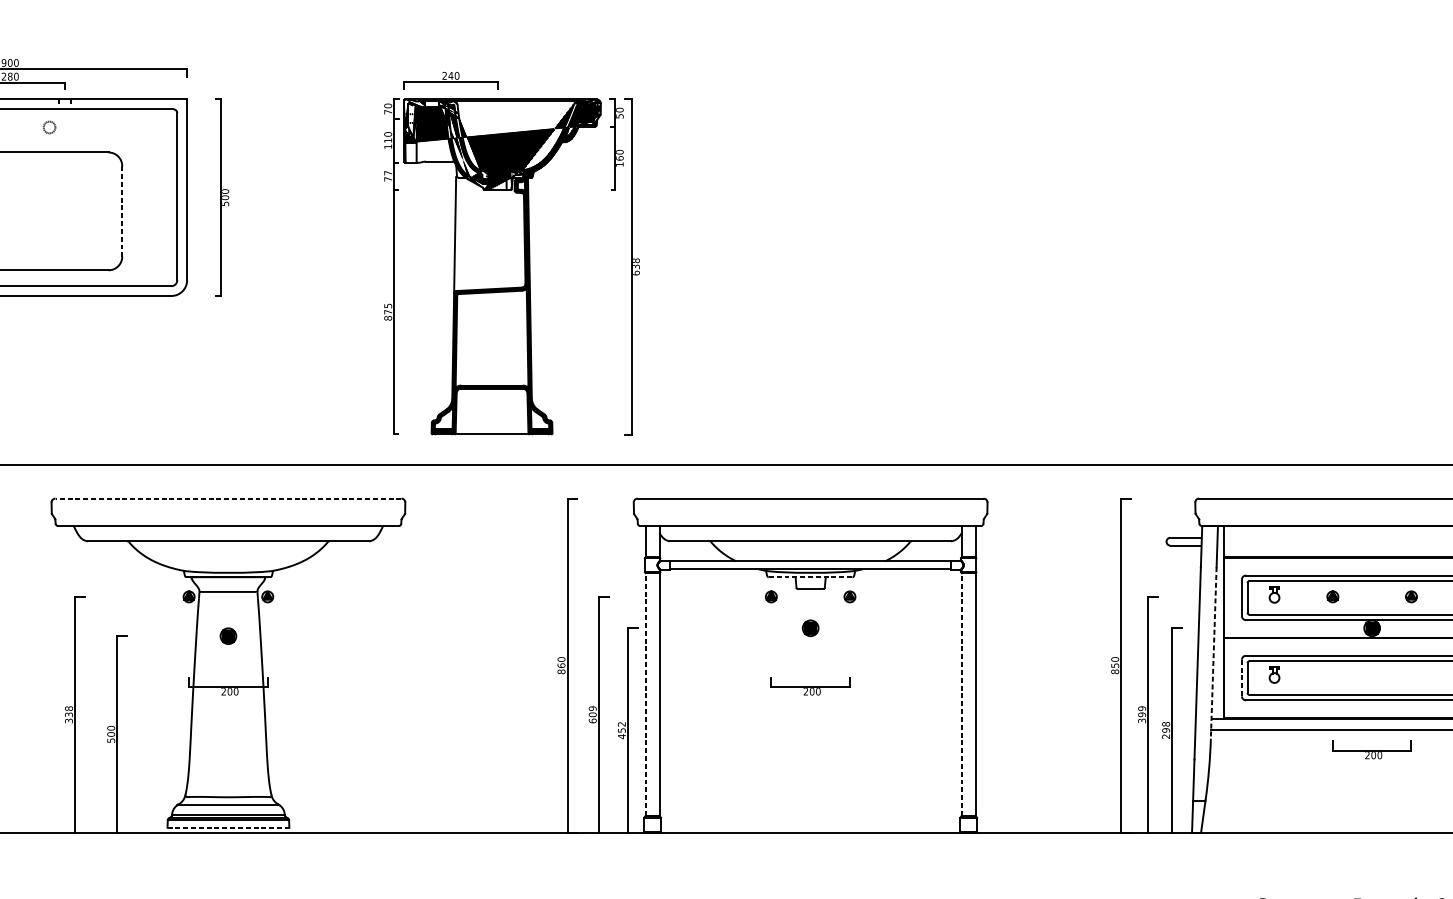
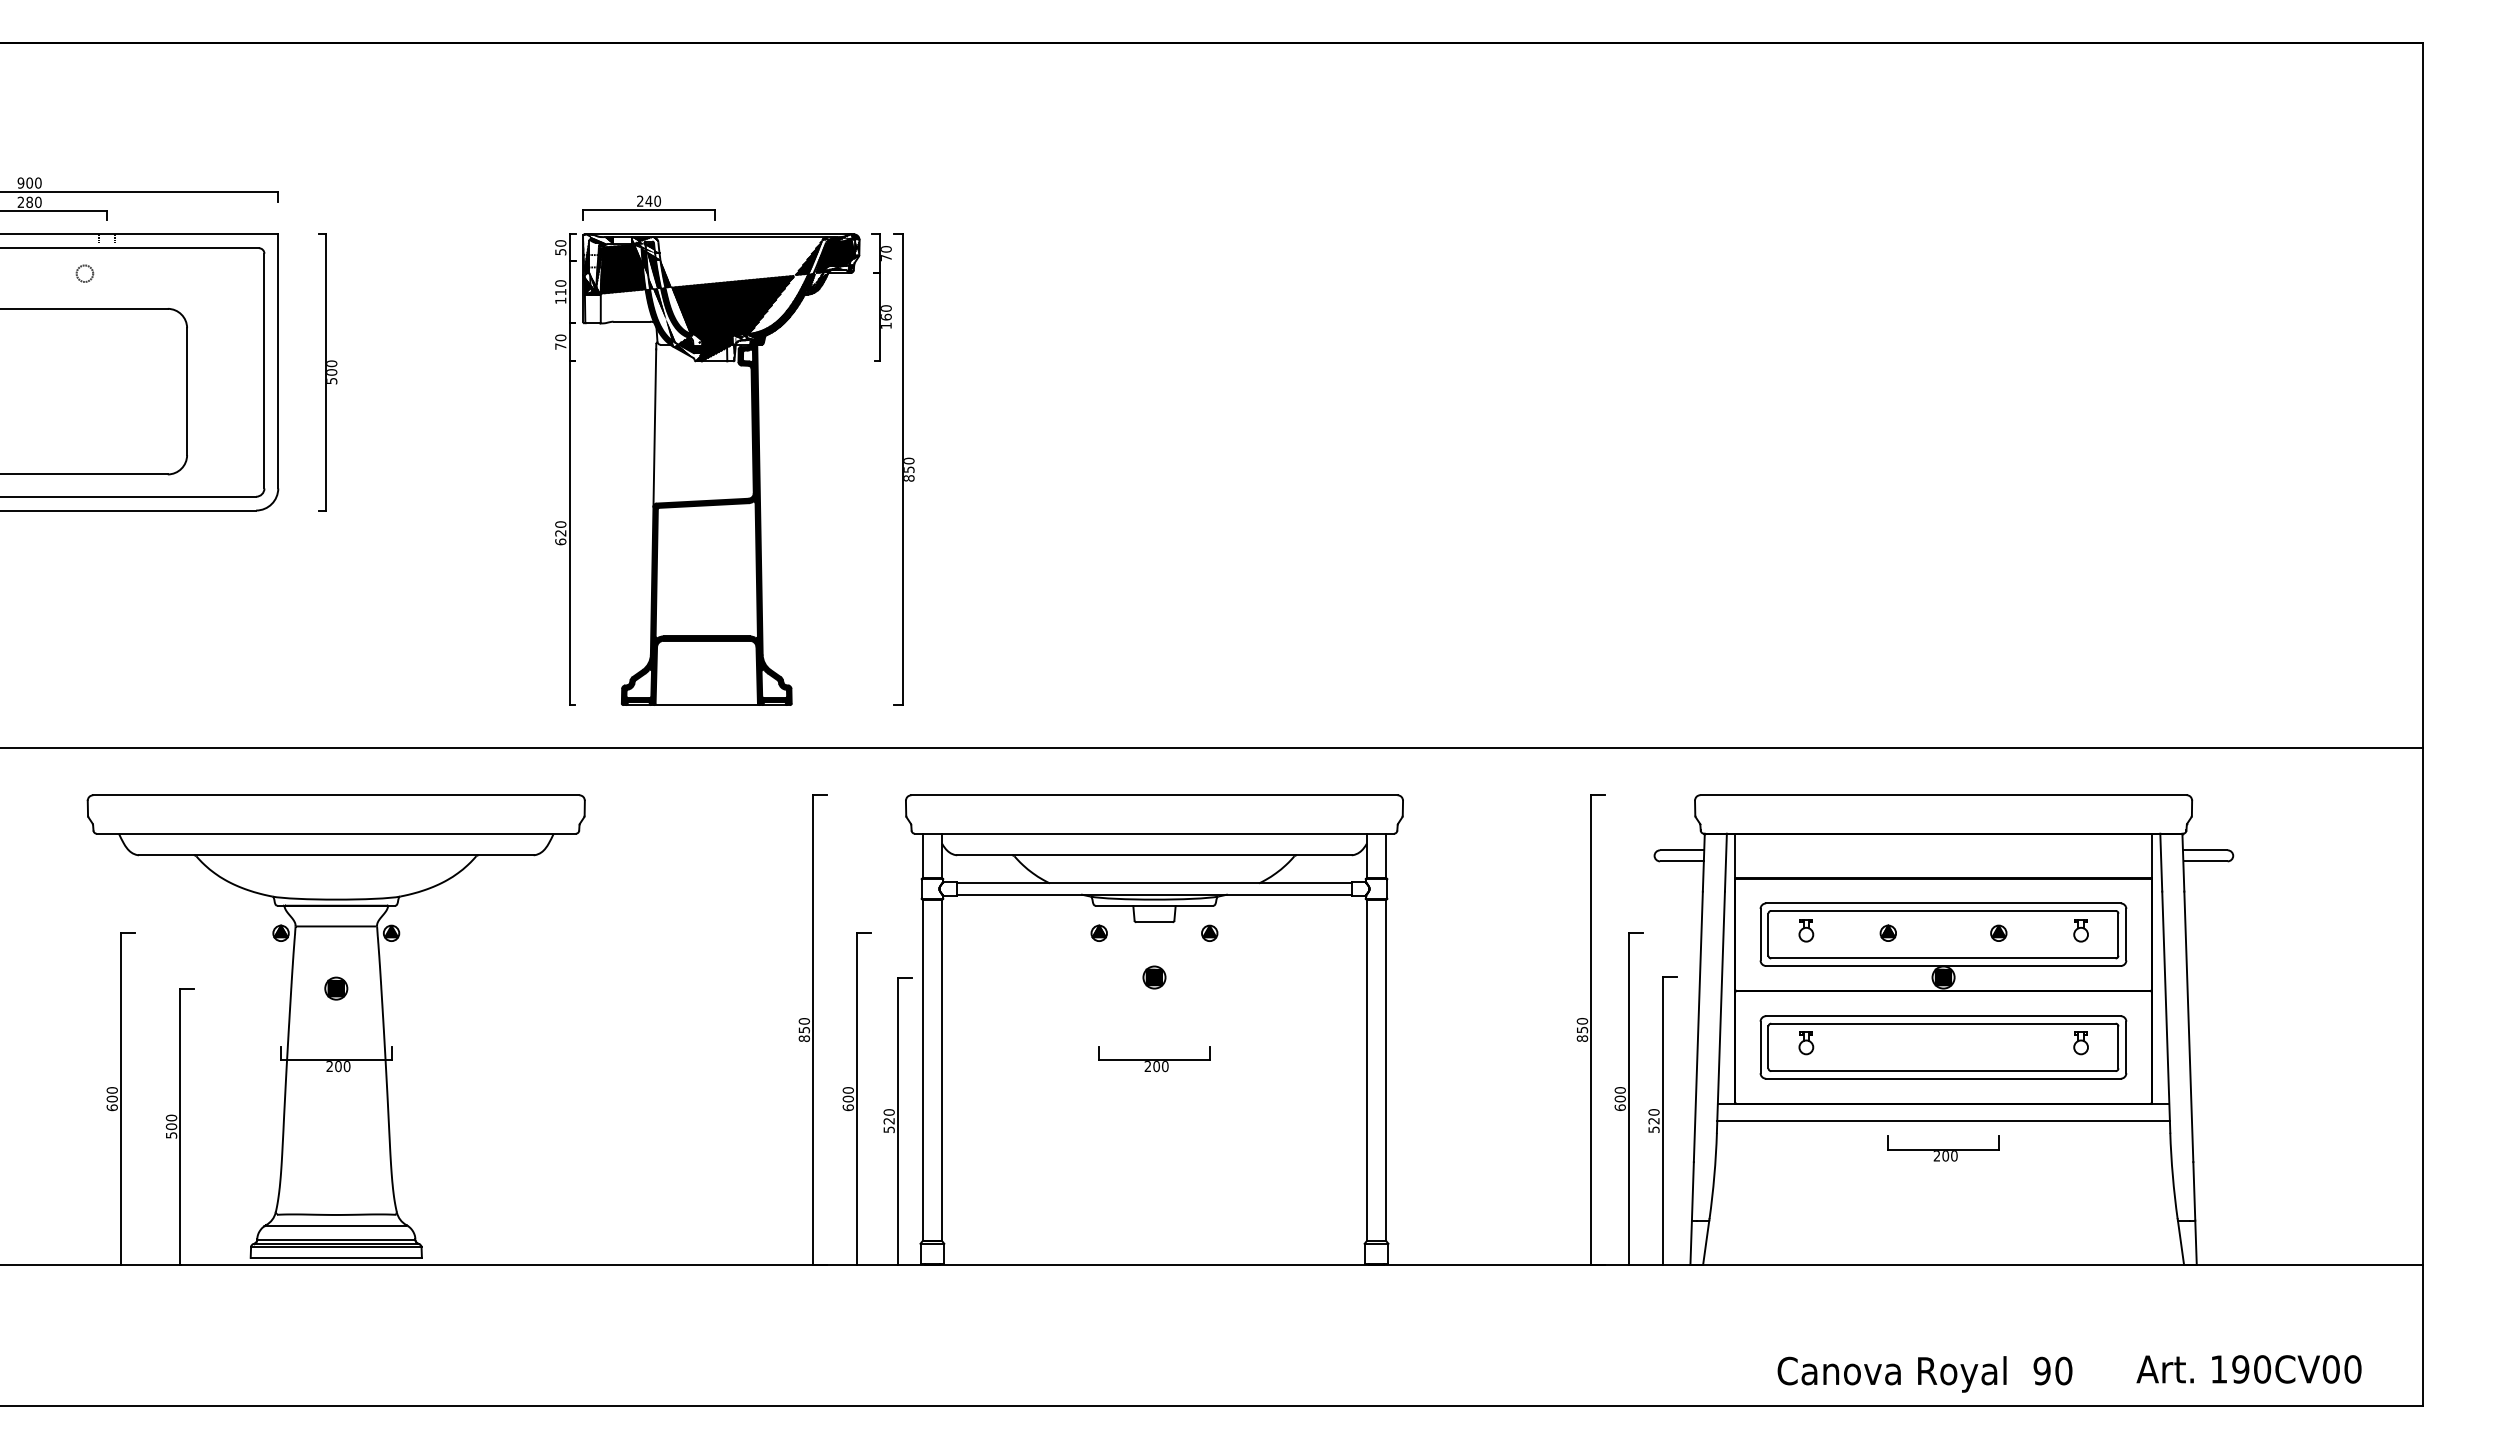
text: (387, 112) -> (560, 252), 70 -> 50
text: (619, 115) -> (886, 257), 50 -> 70
text: (387, 172) -> (560, 337), 77 -> 70
line: (122, 212) -> (187, 392), dashed -> solid
text: (636, 266) -> (909, 469), 638 -> 850
text: (387, 312) -> (560, 533), 875 -> 620
line: (227, 498) -> (335, 795), dashed -> solid
line: (810, 577) -> (1154, 905), dashed -> solid
line: (1213, 653) -> (1720, 1012), dashed -> solid
text: (560, 665) -> (803, 1029), 860 -> 850
line: (1241, 678) -> (1760, 1047), dashed -> solid
line: (645, 694) -> (922, 1070), dashed -> solid
line: (961, 694) -> (1366, 1070), dashed -> solid
text: (592, 708) -> (848, 1090), 609 -> 600
text: (68, 715) -> (111, 1099), 338 -> 600
text: (1141, 715) -> (1619, 1099), 399 -> 600
text: (621, 730) -> (888, 1121), 452 -> 520
text: (1165, 730) -> (1653, 1120), 298 -> 520
line: (228, 827) -> (336, 1257), dashed -> solid

